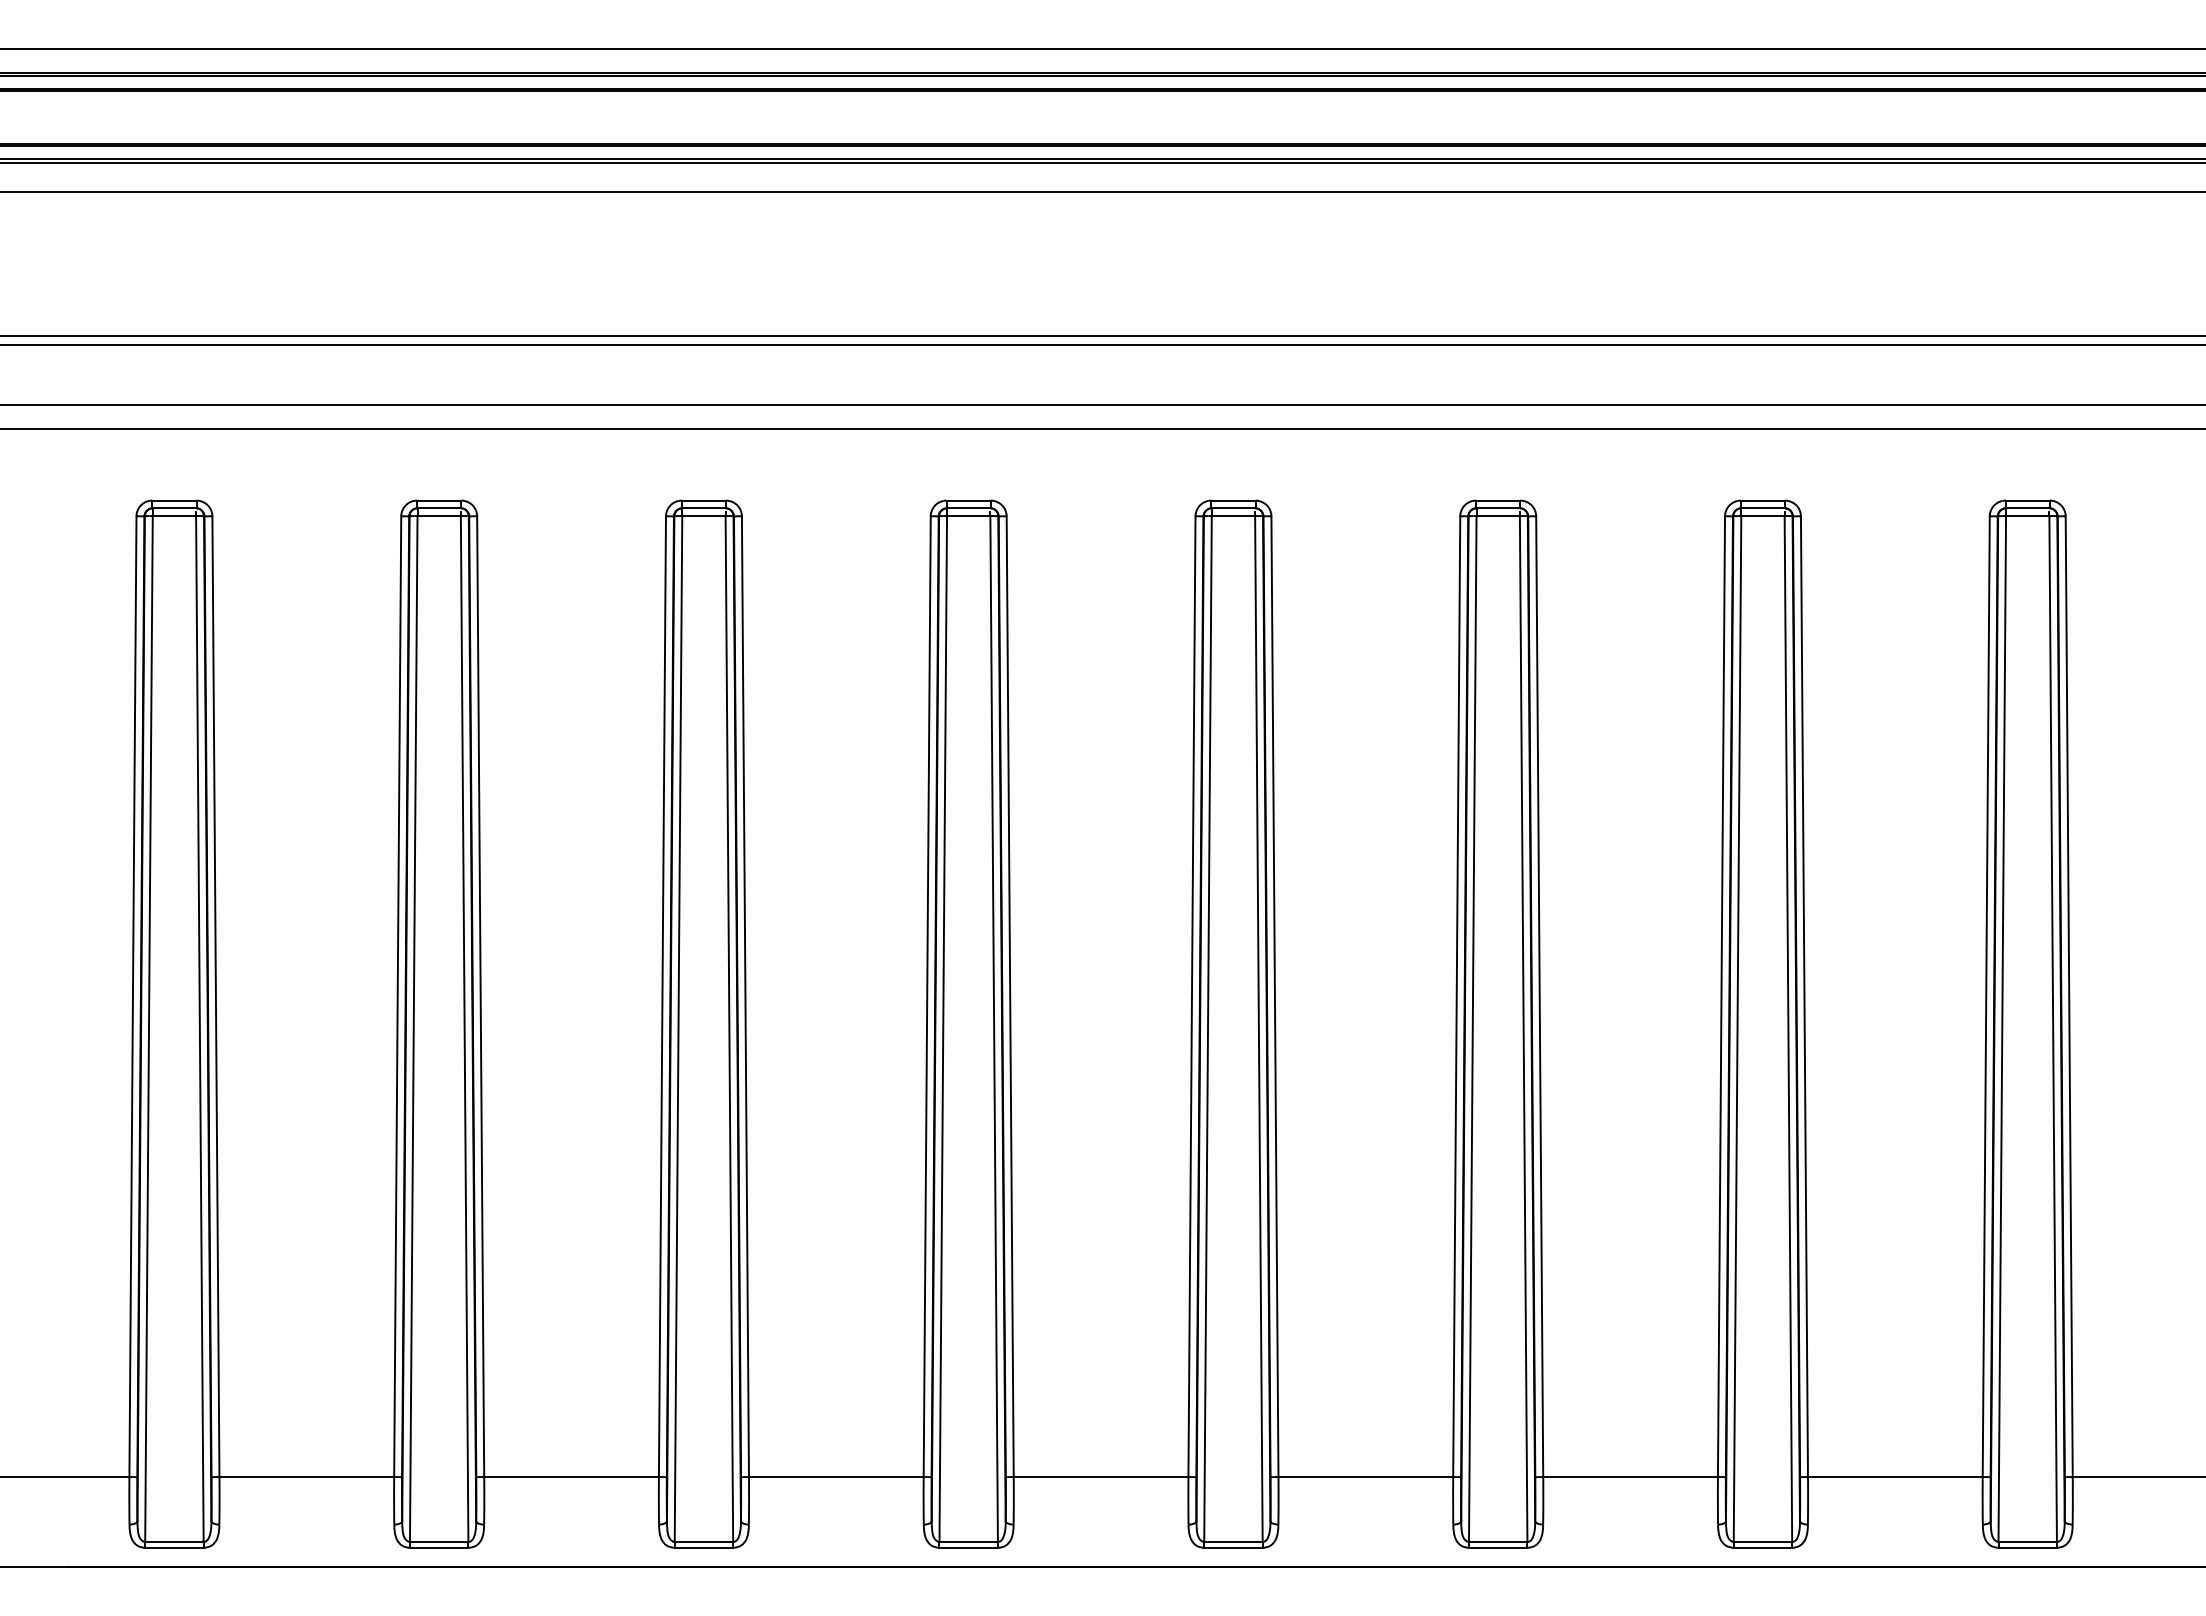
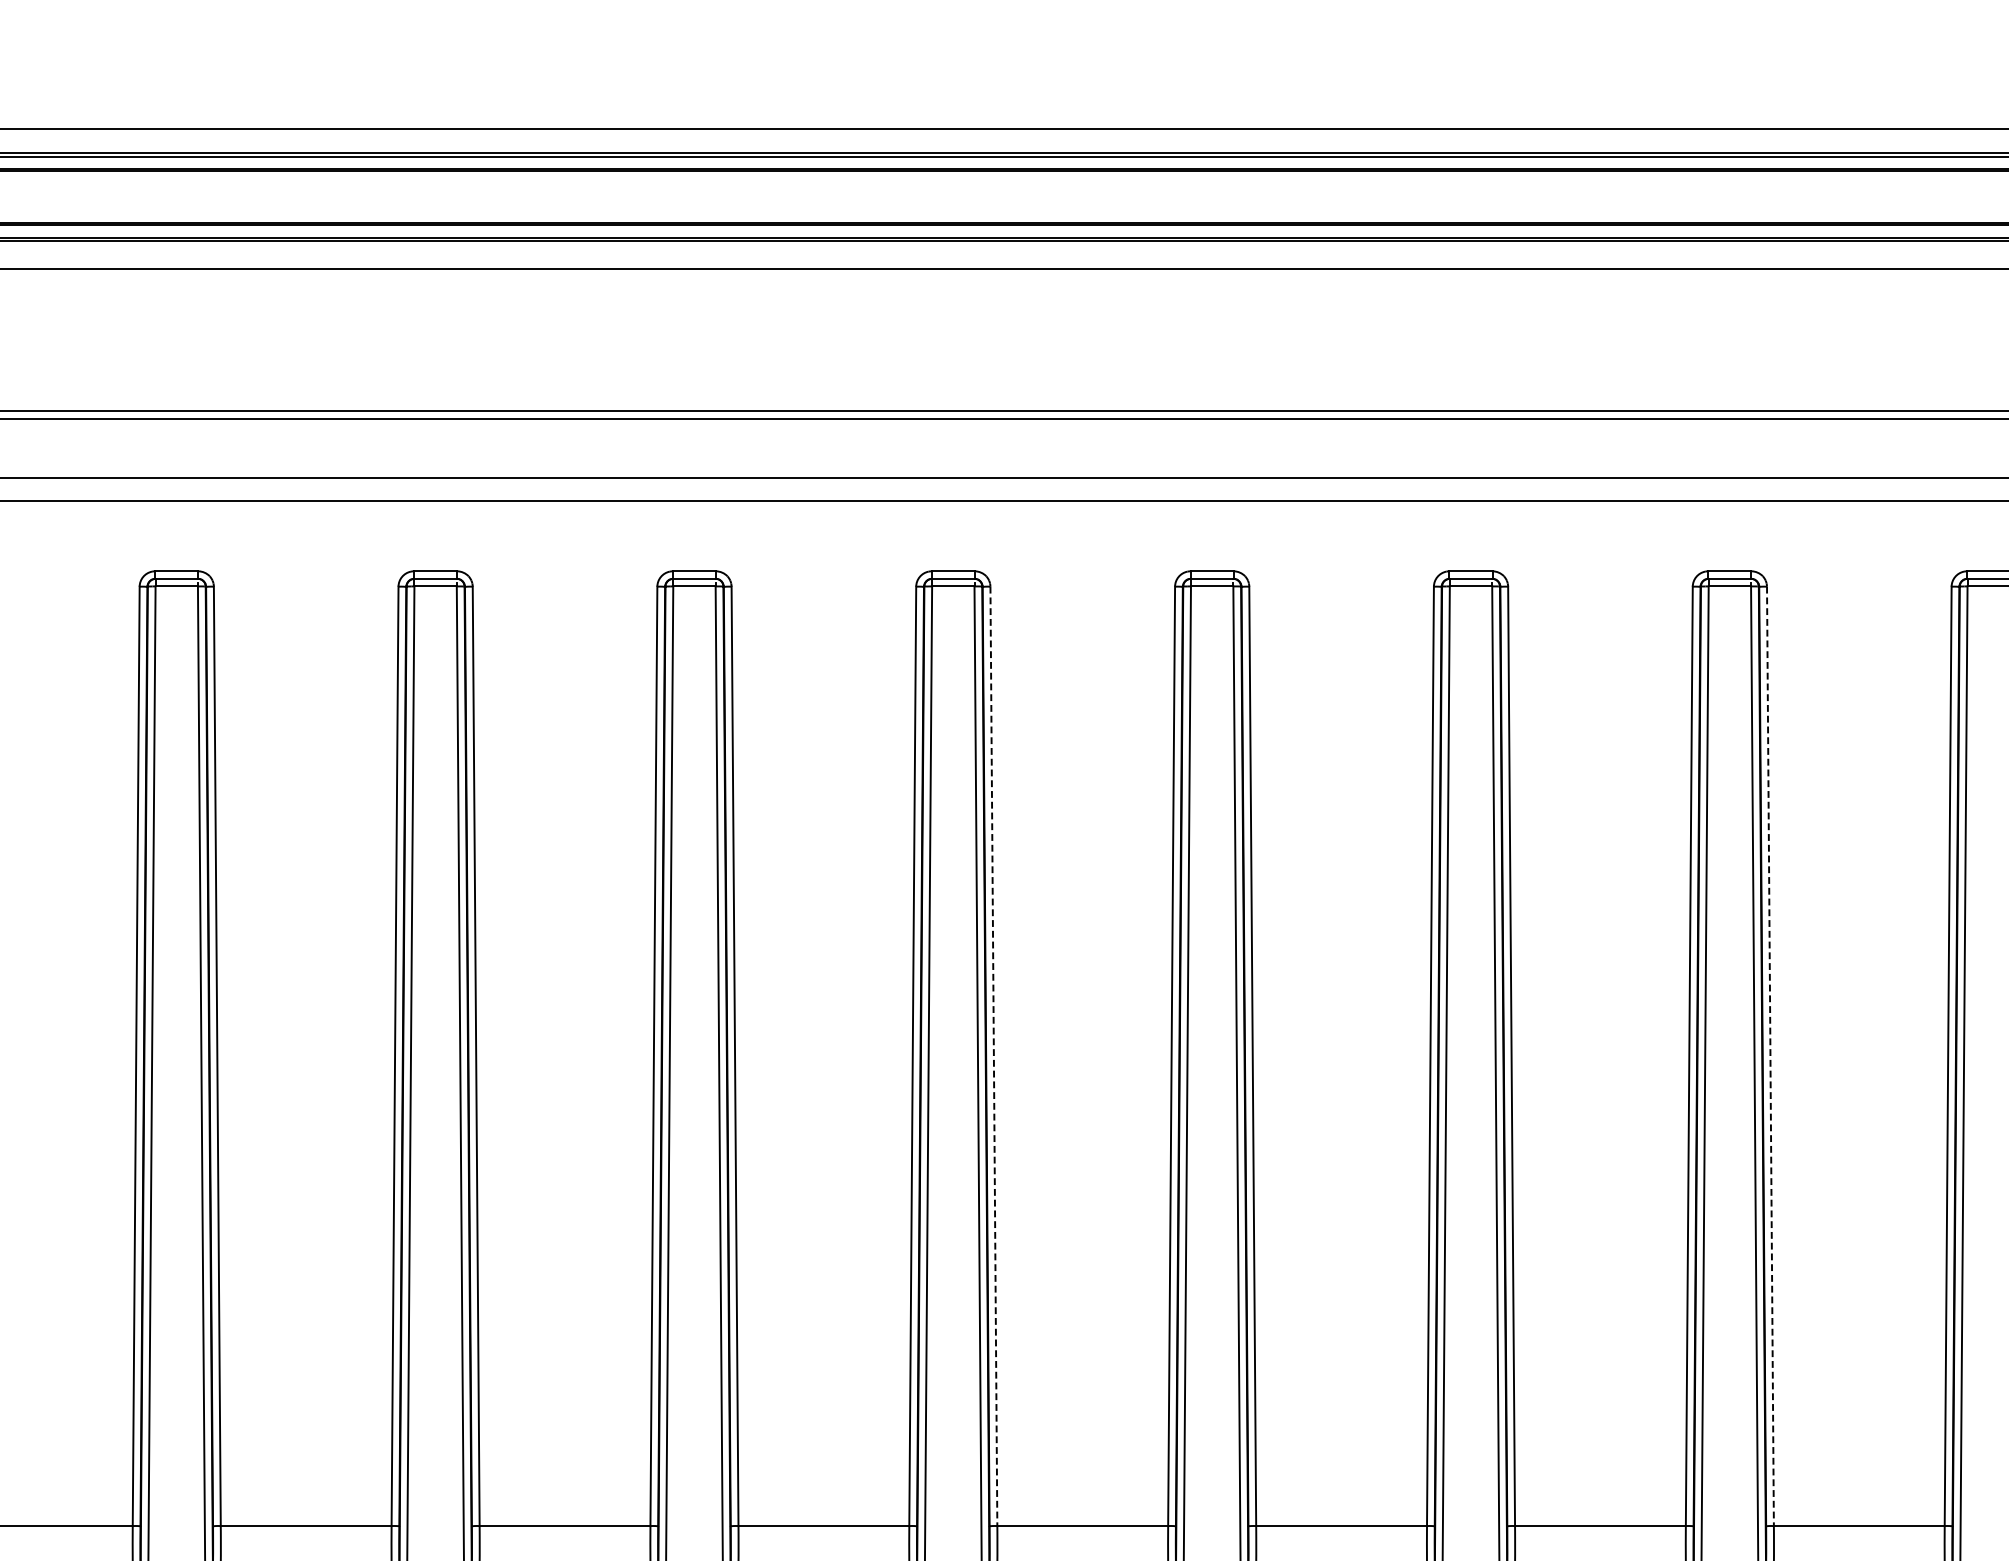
line: (1010, 997) -> (994, 1057), solid -> dashed
line: (1804, 997) -> (1770, 1057), solid -> dashed

